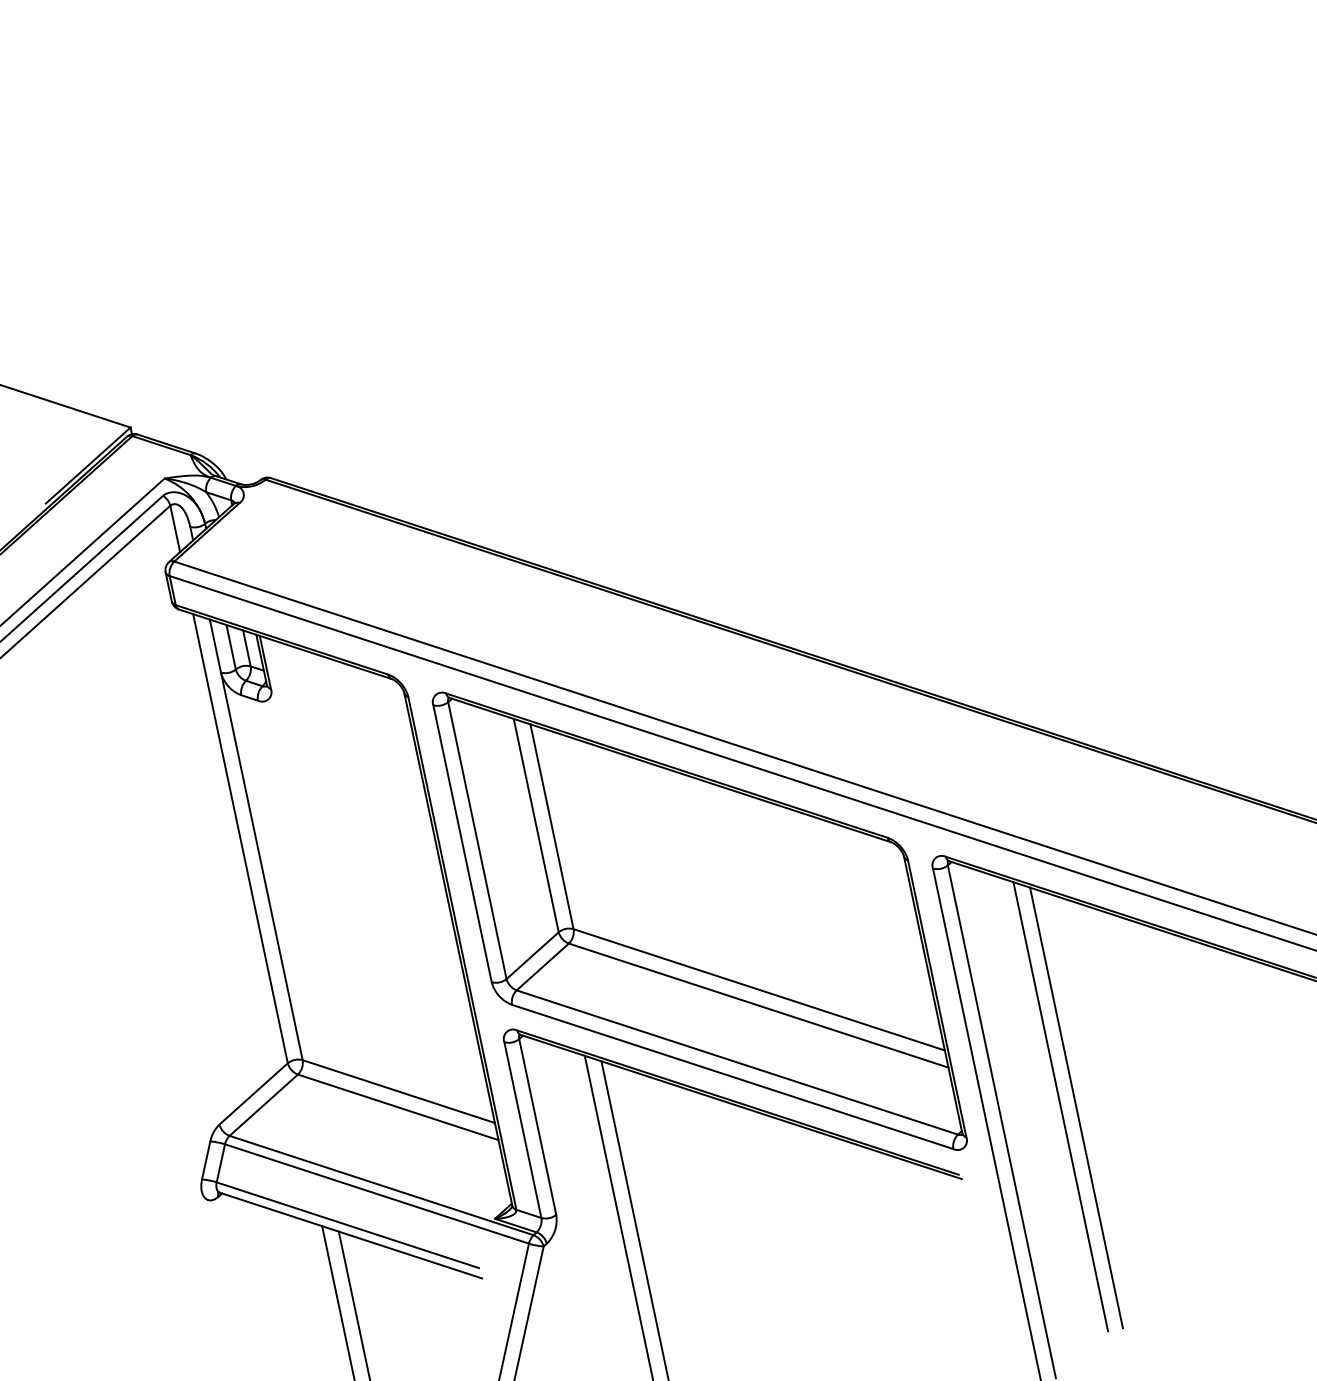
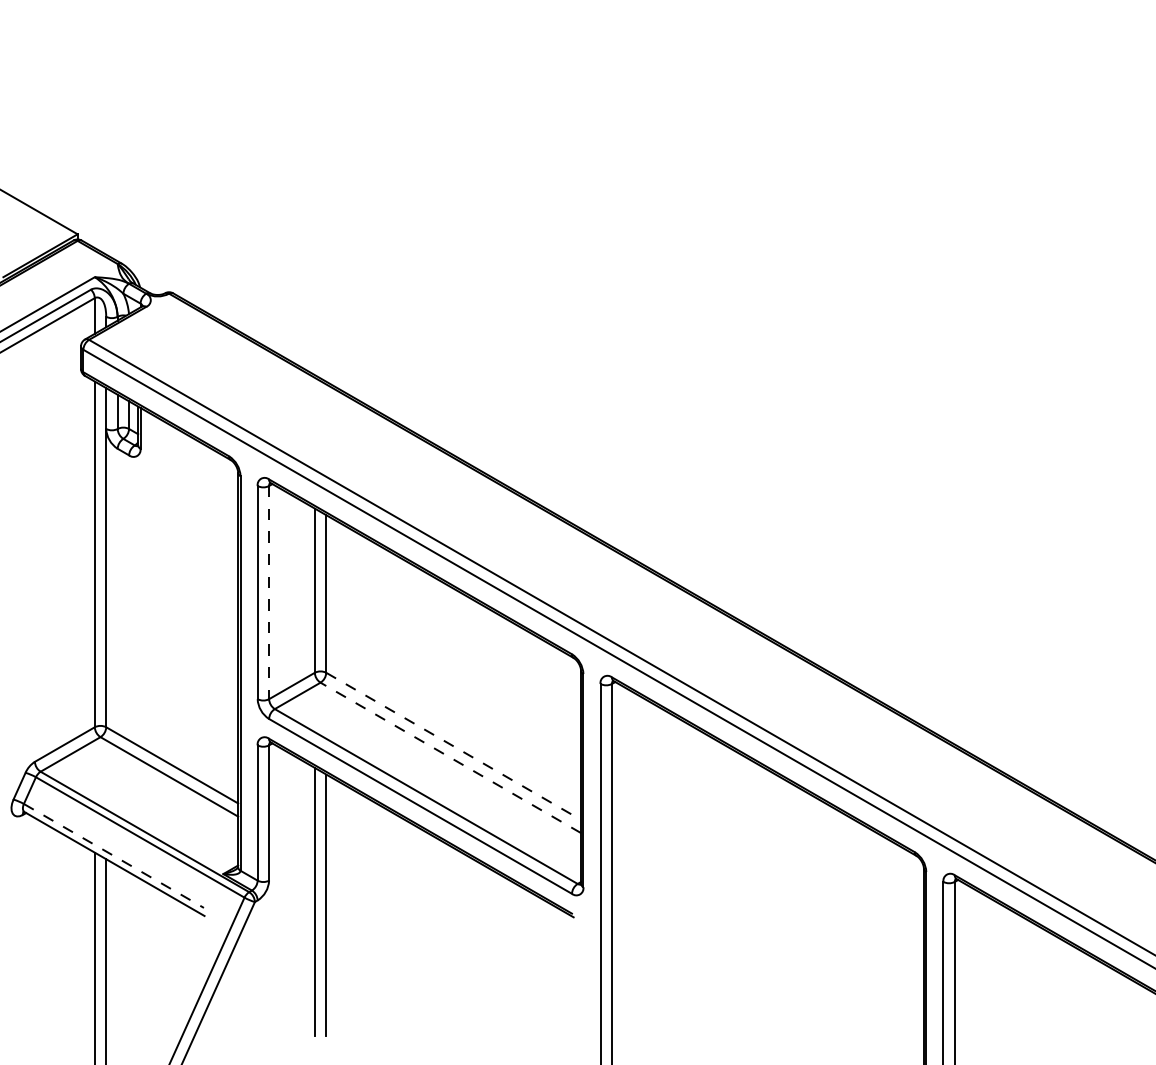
line: (477, 840) -> (269, 592), solid -> dashed
line: (760, 989) -> (454, 746), solid -> dashed
line: (758, 1005) -> (450, 757), solid -> dashed
line: (1060, 1107) -> (657, 879), removed
line: (1076, 1107) -> (669, 882), removed
line: (347, 1224) -> (113, 855), solid -> dashed

